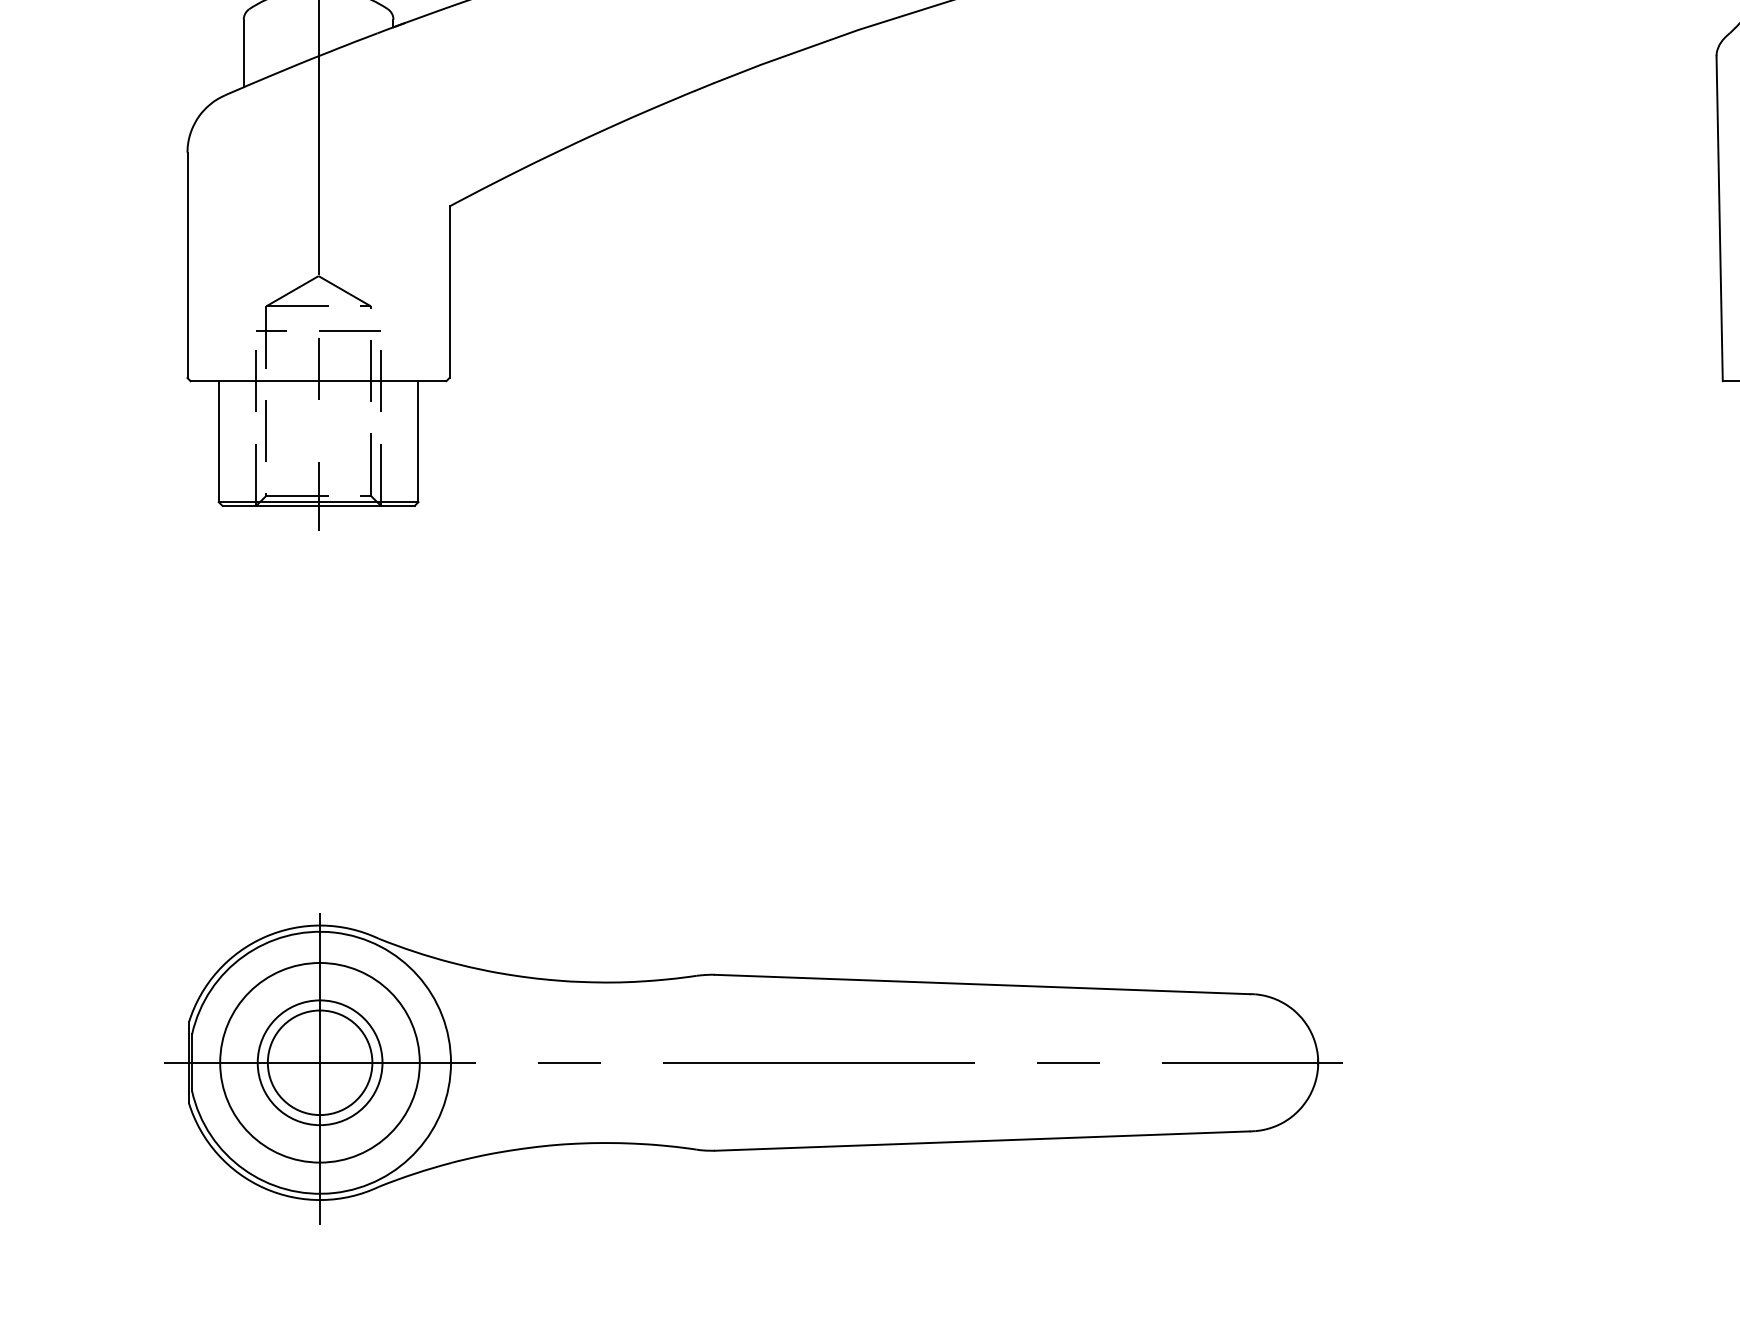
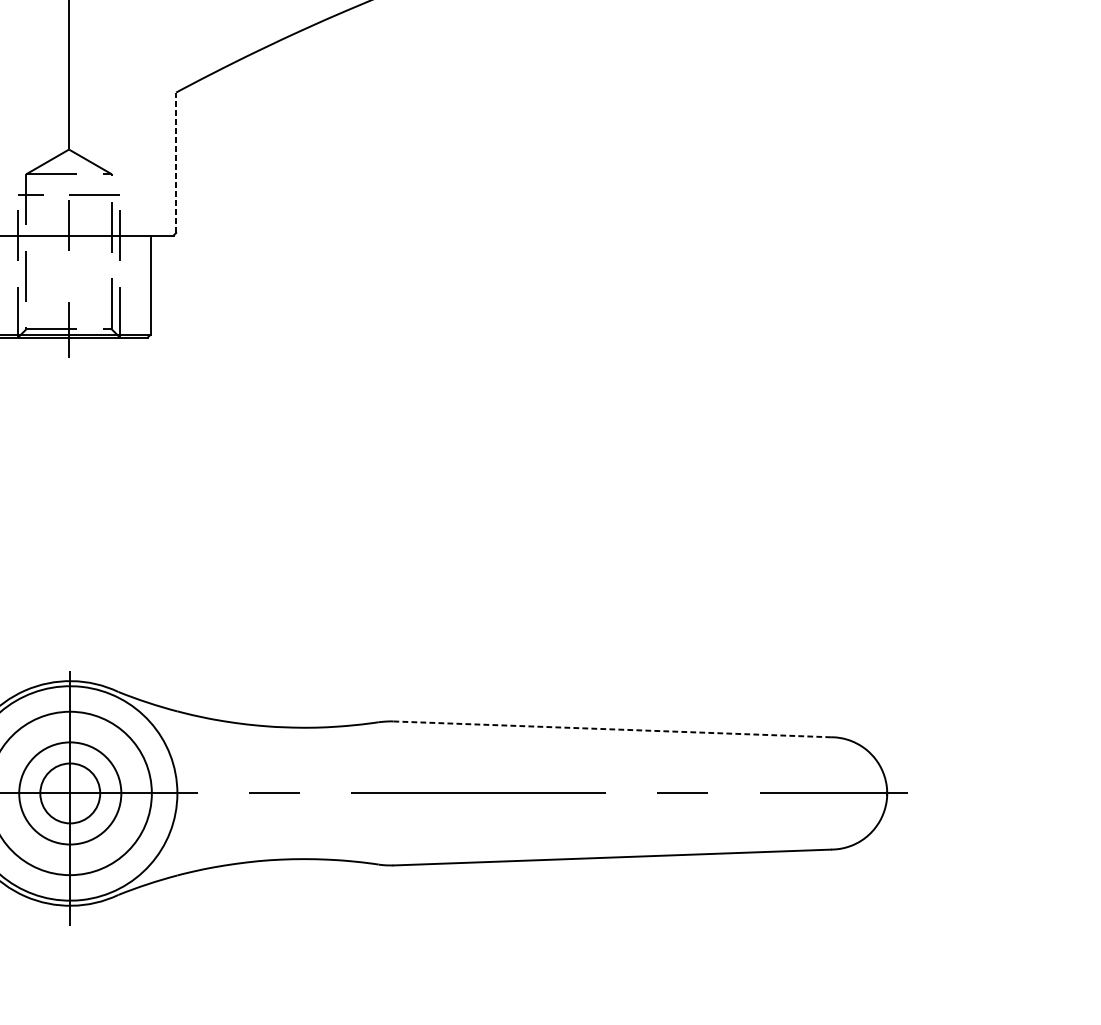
line: (449, 292) -> (176, 162), solid -> dashed
line: (982, 984) -> (612, 729), solid -> dashed
circle: (319, 1062) -> (69, 793), size x0.7

